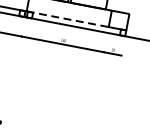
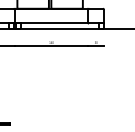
line: (67, 19) -> (51, 23), dashed -> solid

